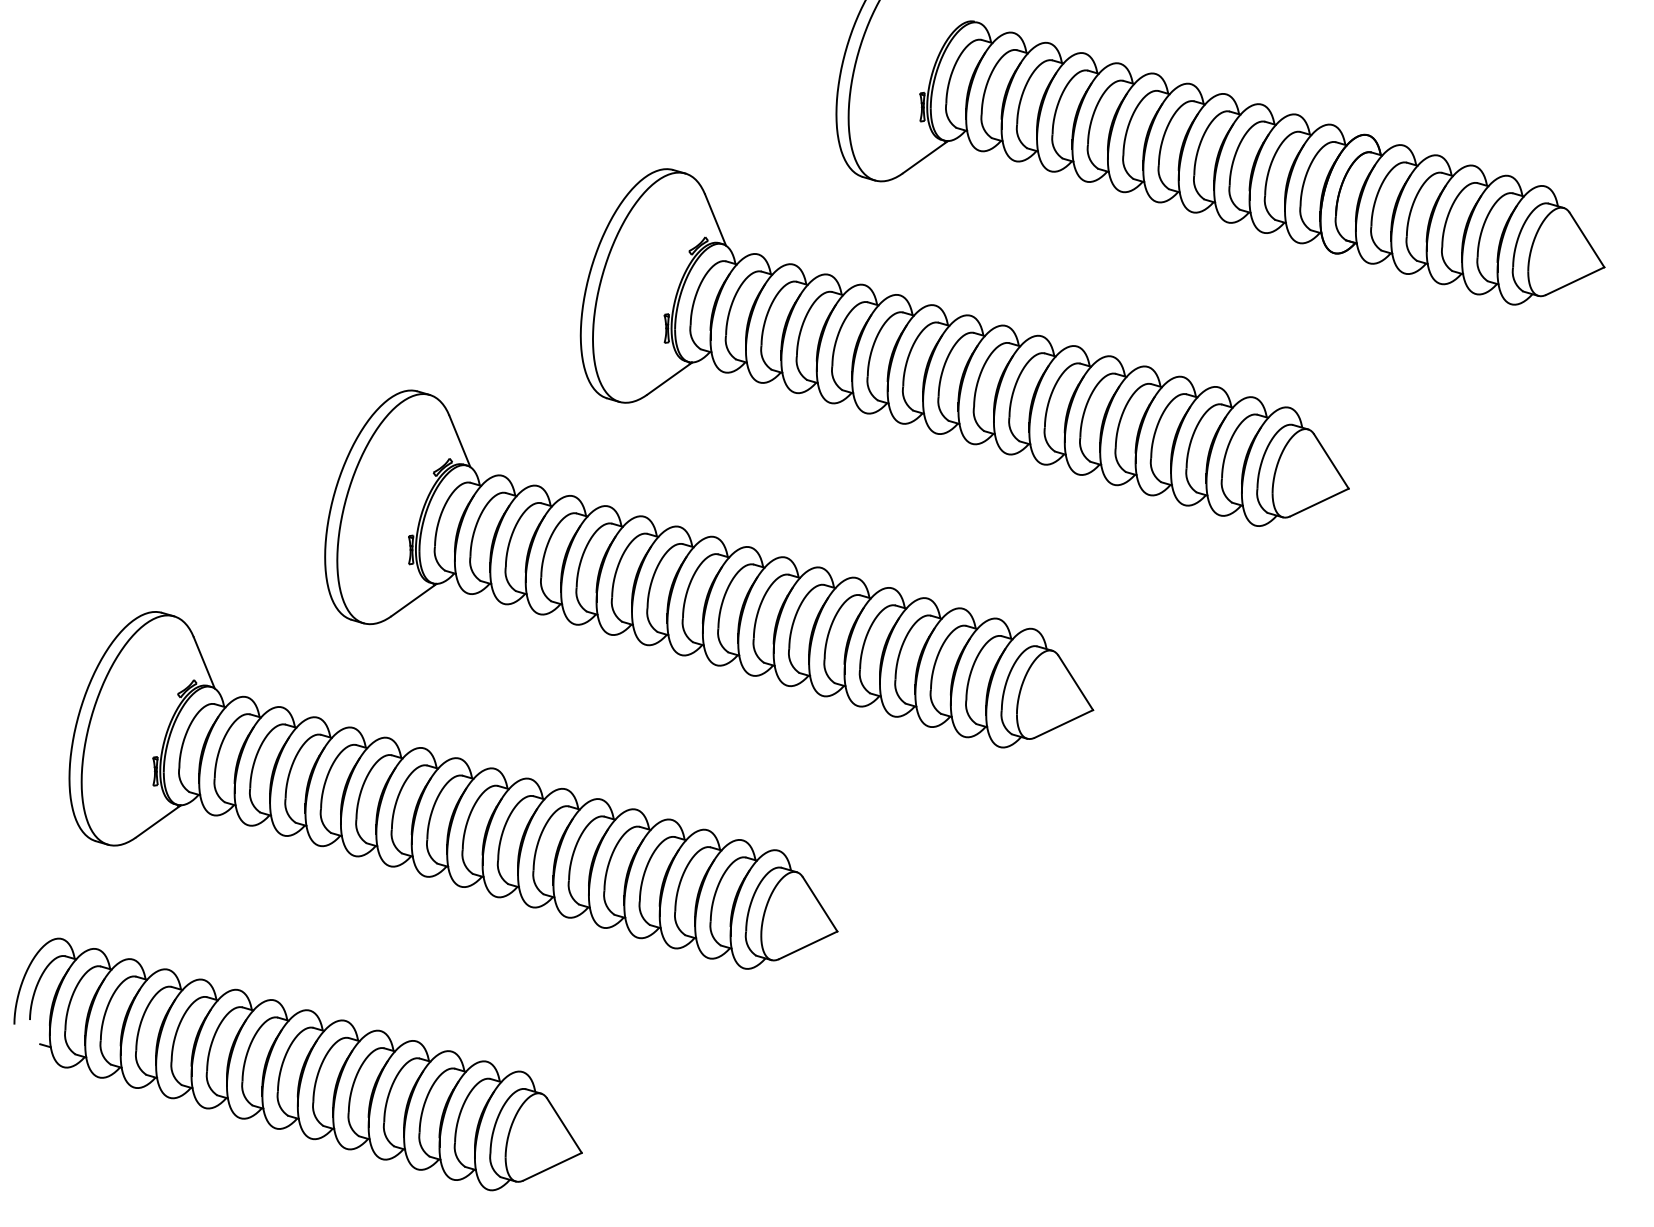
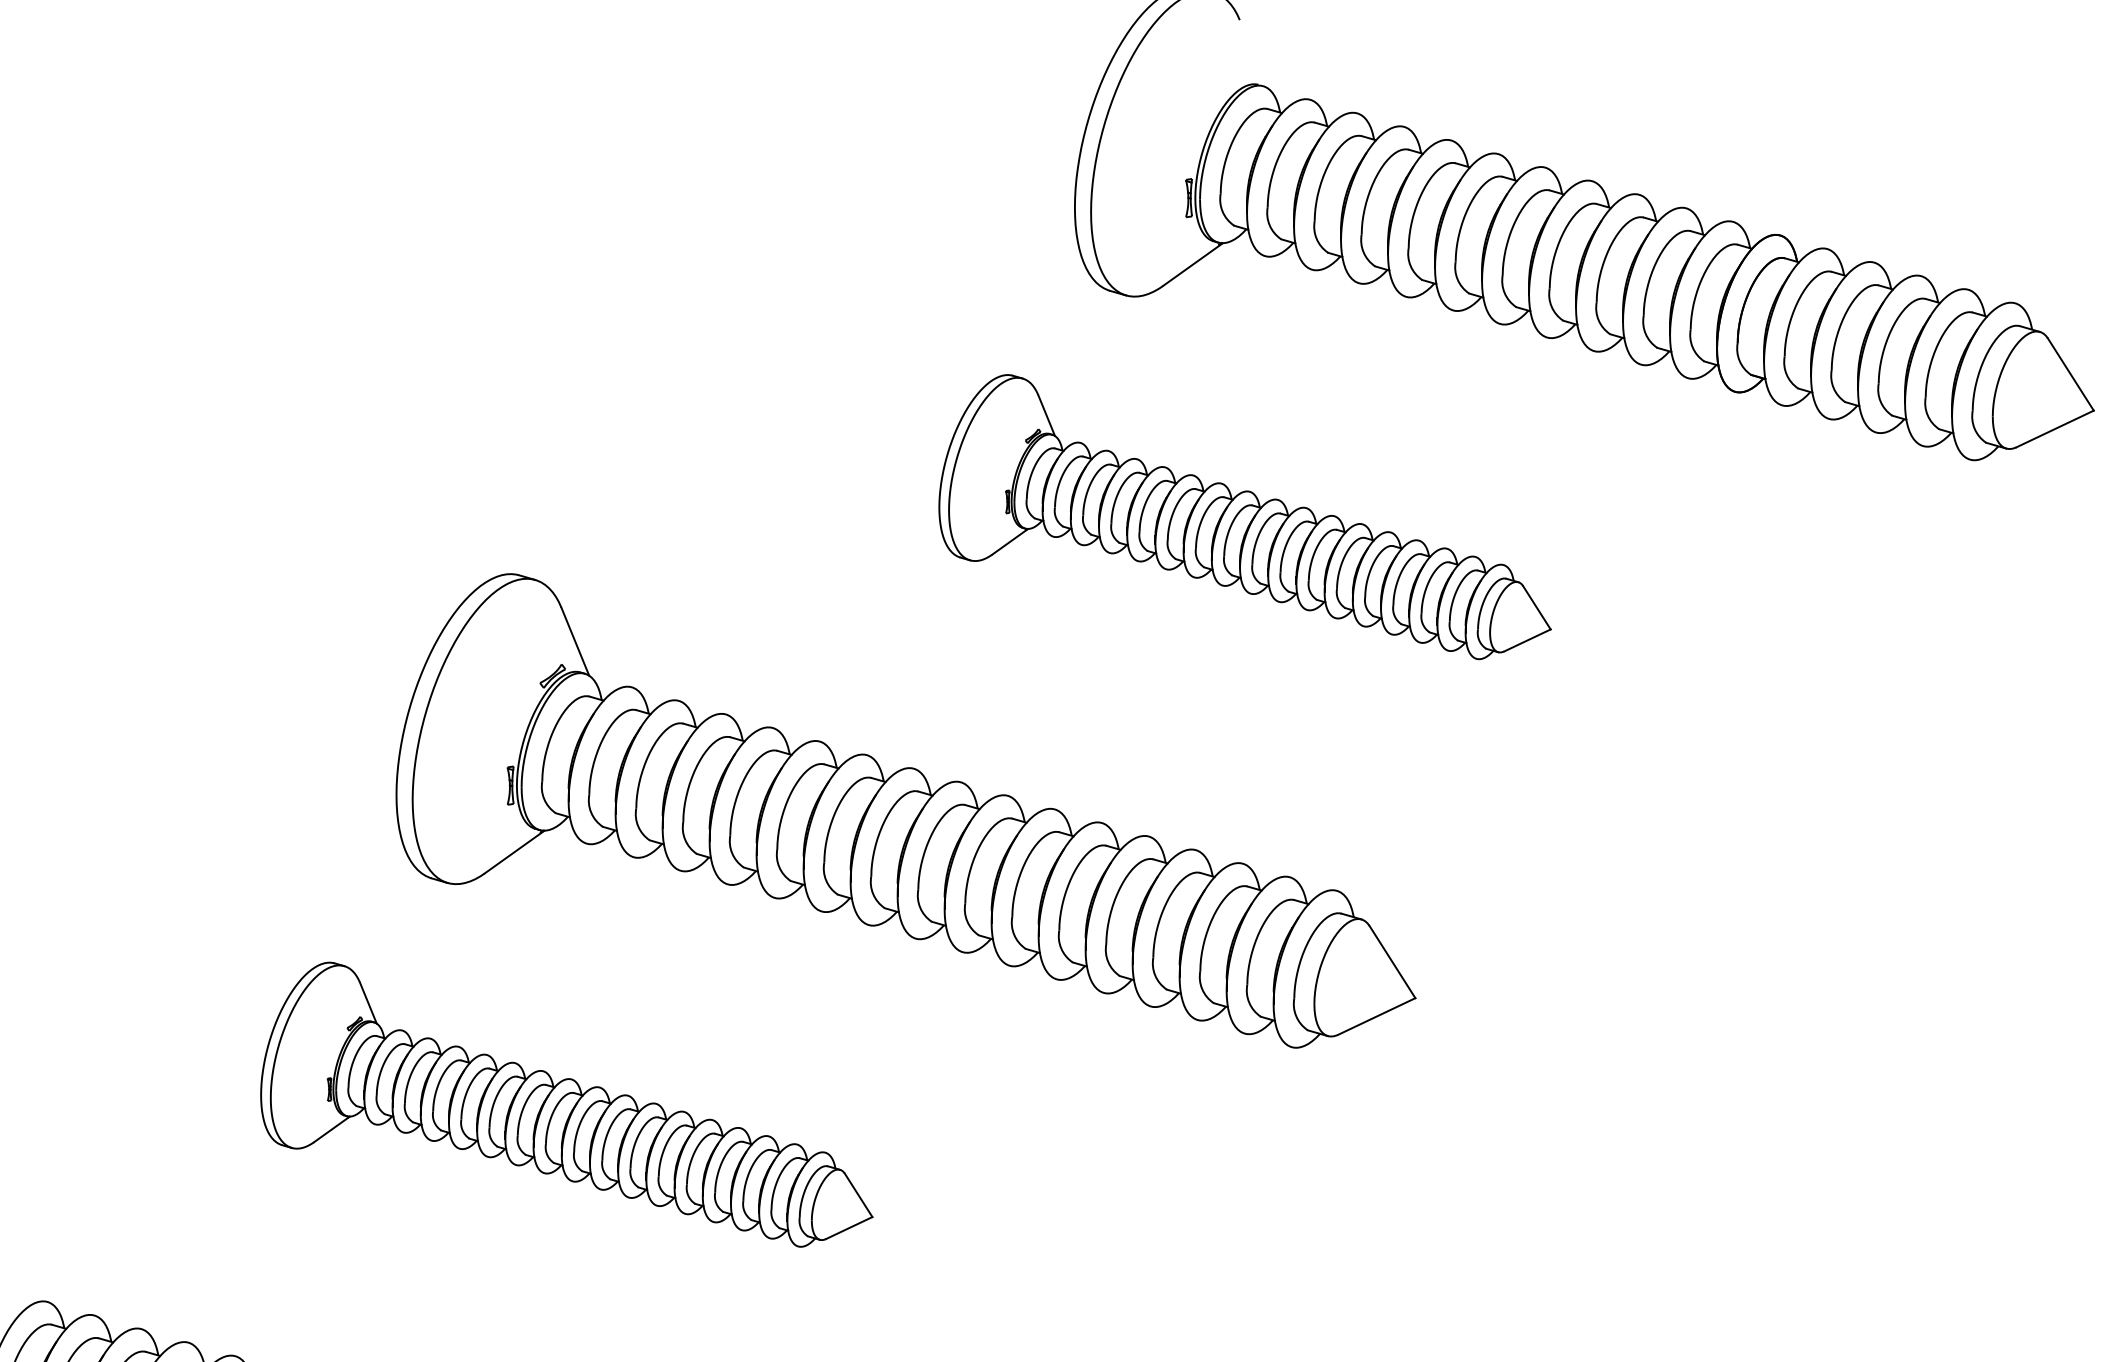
part: (964, 347) -> (1244, 517), size x0.6
part: (453, 790) -> (566, 1104), size x0.6

